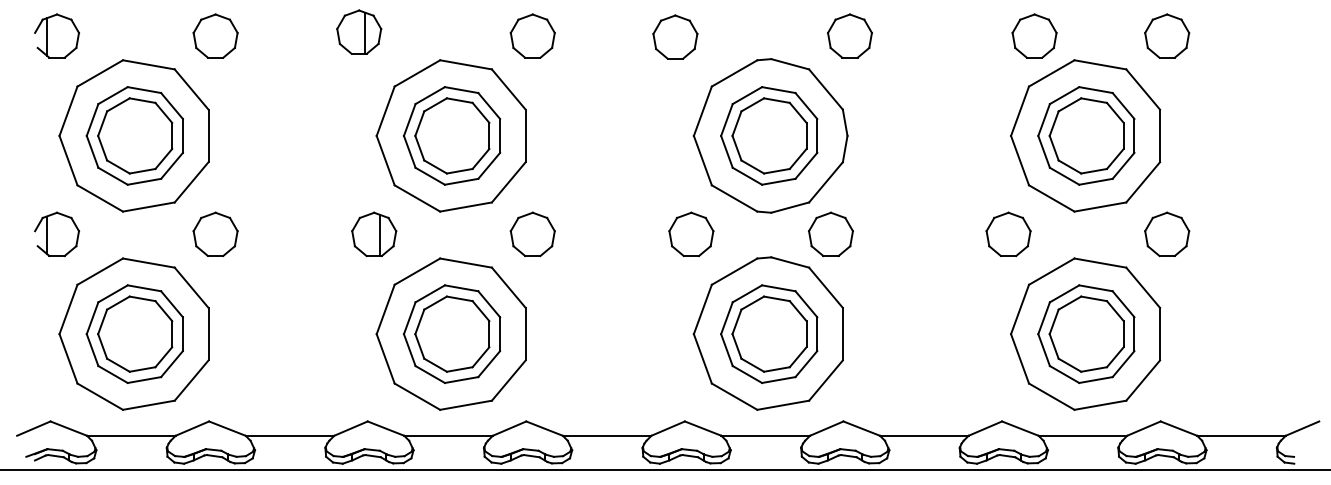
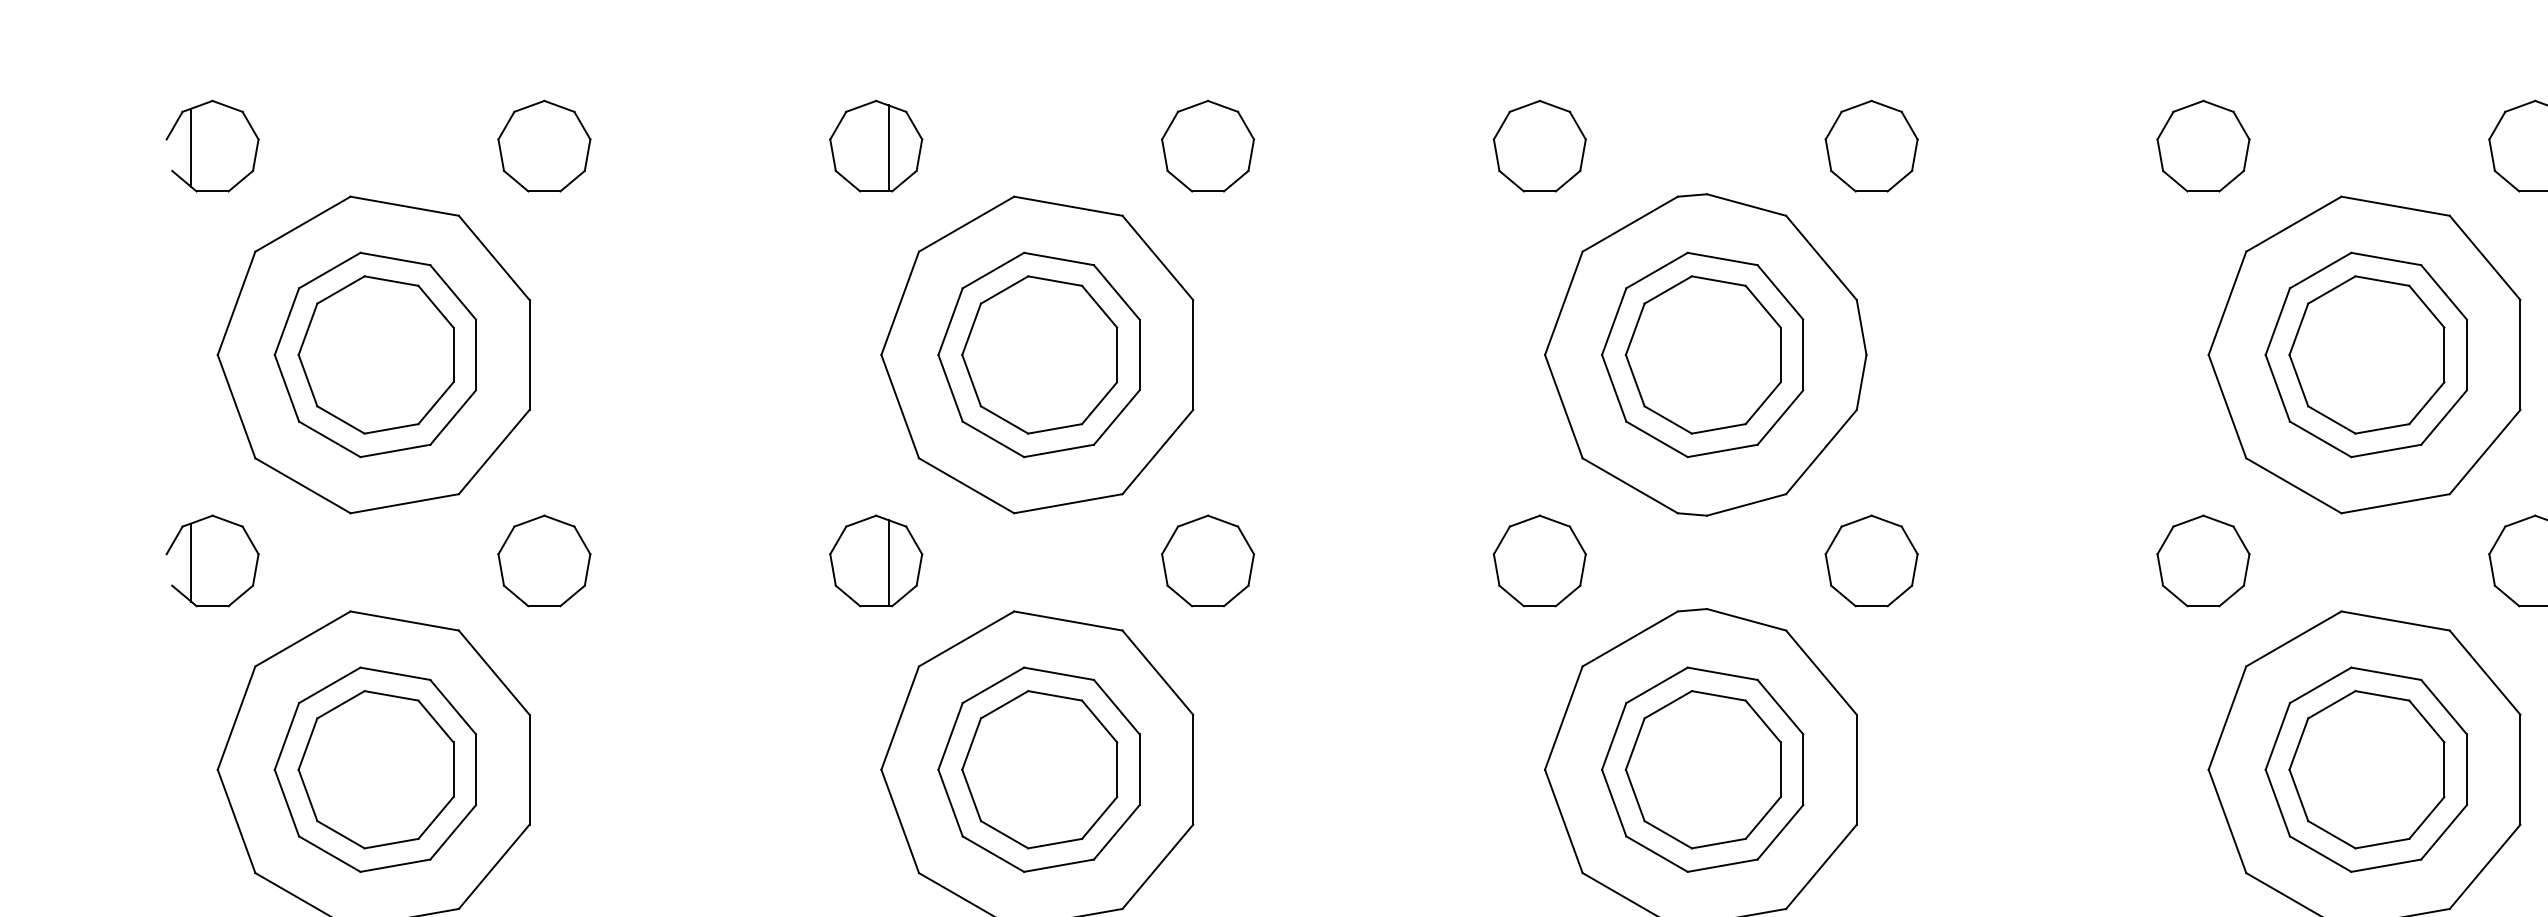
part: (359, 31) -> (876, 144), moved
part: (1034, 35) -> (2203, 144), moved
part: (675, 36) -> (1540, 144), moved
part: (830, 234) -> (1870, 561), moved

